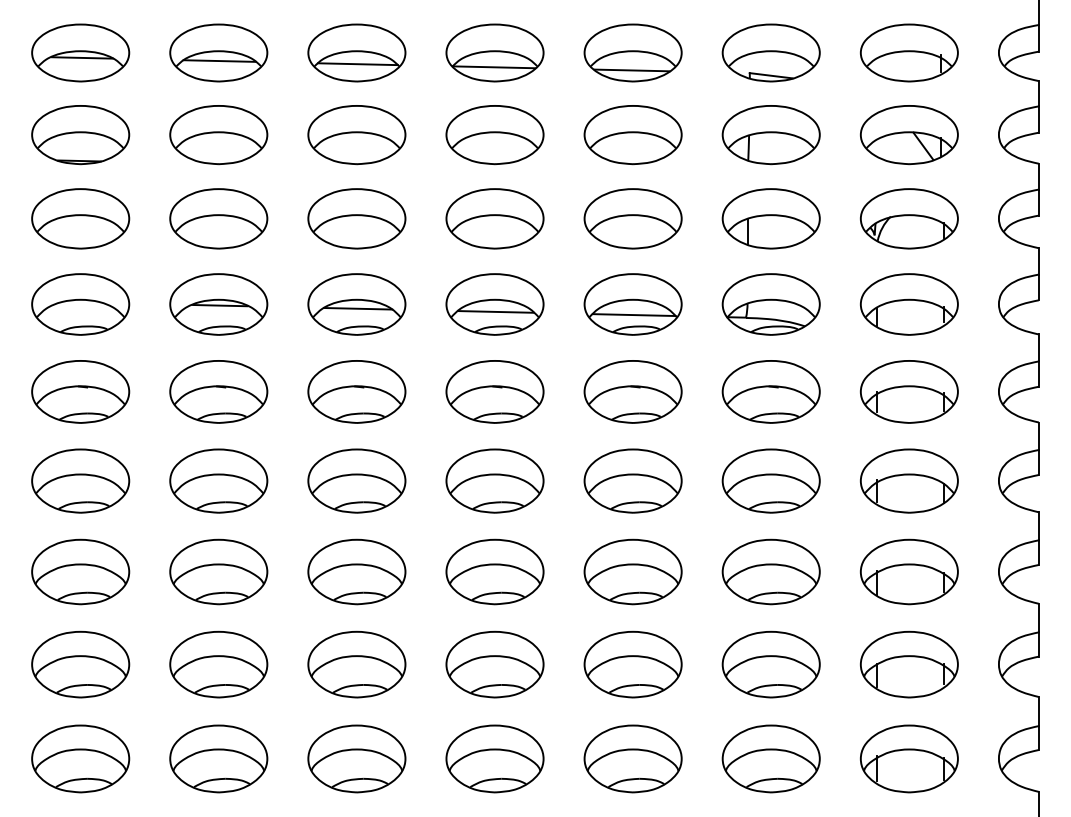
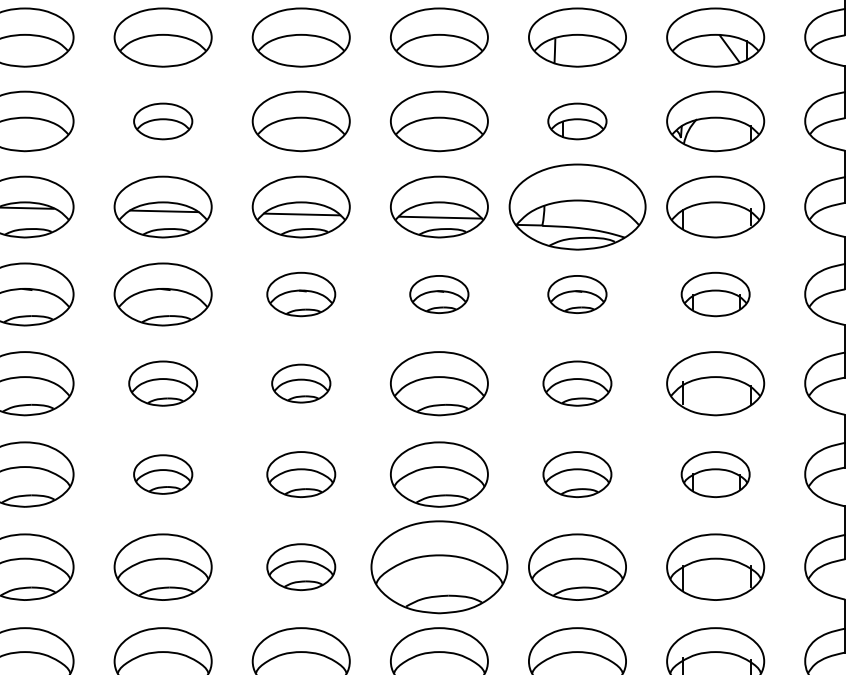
part: (356, 218) -> (162, 121), size x0.6
part: (770, 218) -> (576, 121), size x0.6
part: (770, 304) -> (576, 207), size x1.4
part: (494, 391) -> (300, 294), size x0.7
part: (632, 391) -> (438, 294), size x0.6
part: (770, 391) -> (576, 294), size x0.6
part: (909, 391) -> (715, 294), size x0.7
part: (356, 480) -> (162, 383), size x0.7
part: (494, 480) -> (300, 383), size x0.6
part: (770, 480) -> (576, 383), size x0.7
part: (356, 571) -> (162, 474), size x0.6
part: (494, 571) -> (300, 474), size x0.7
part: (770, 571) -> (576, 474), size x0.7
part: (909, 571) -> (715, 474), size x0.7
part: (494, 664) -> (300, 567), size x0.7
part: (632, 664) -> (438, 567), size x1.4

